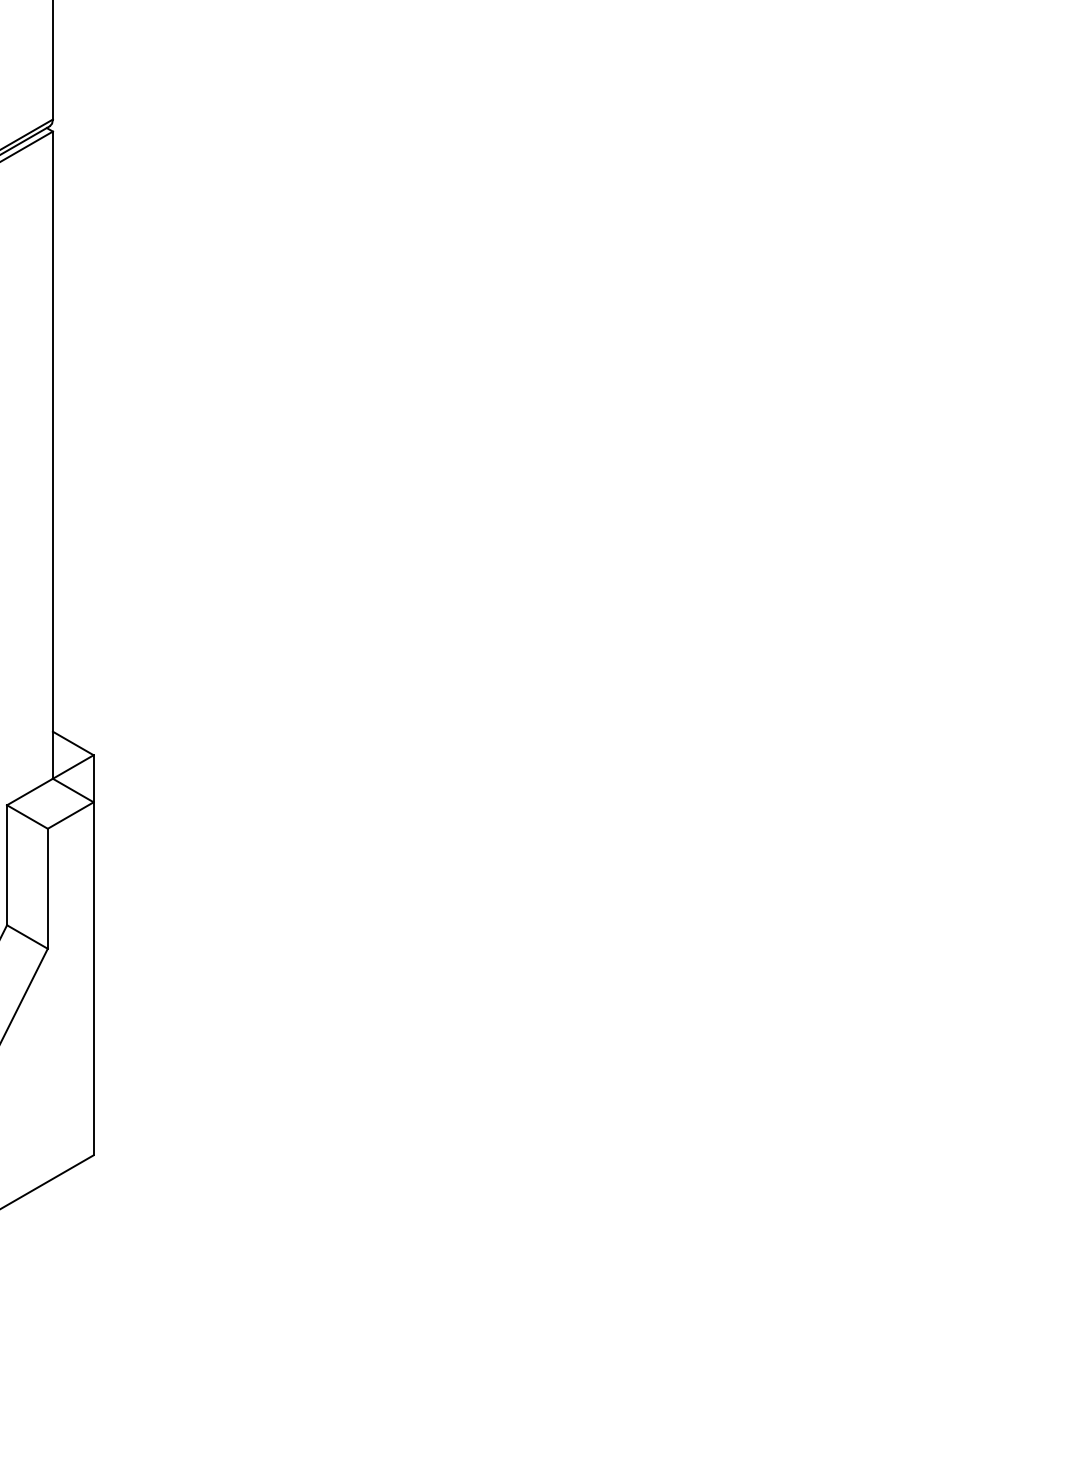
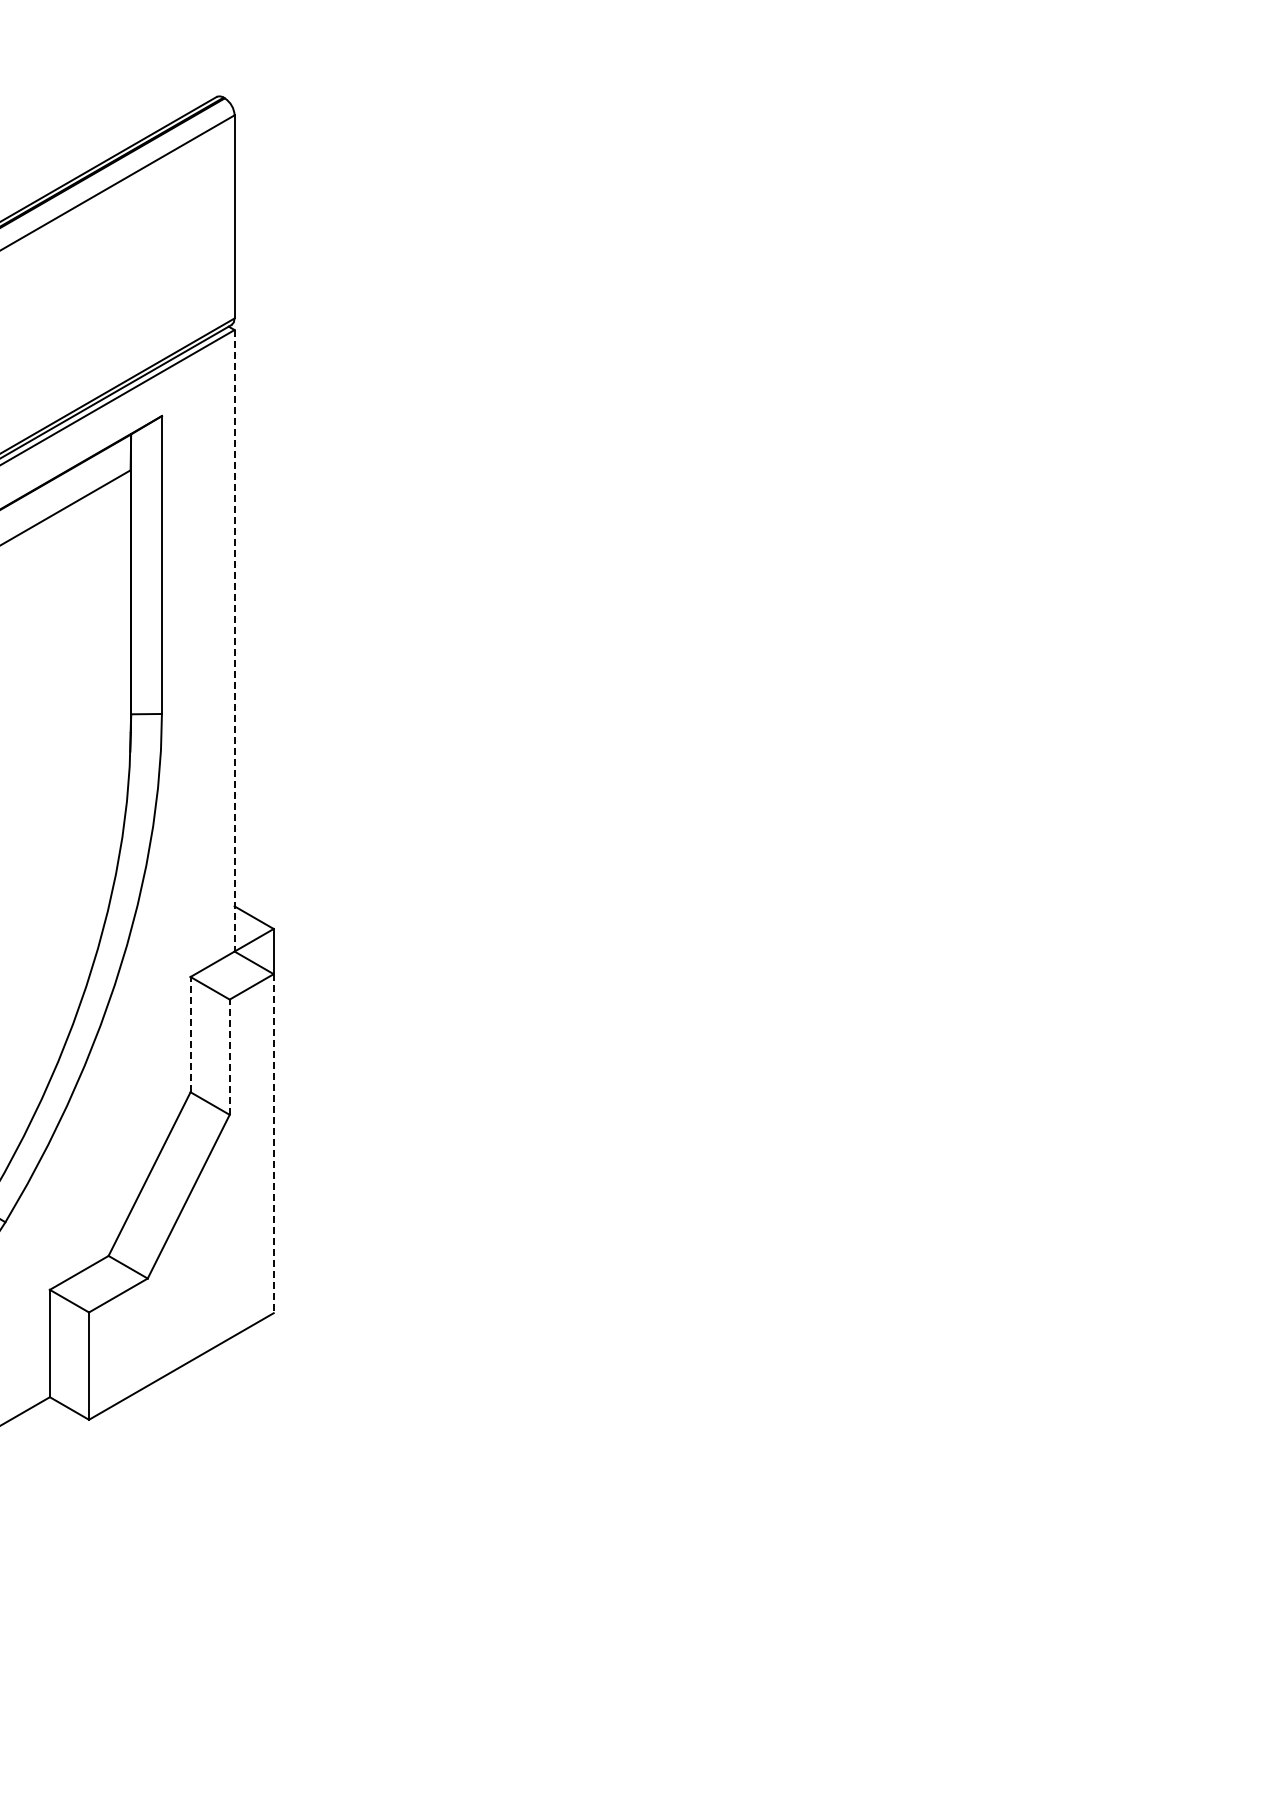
line: (52, 454) -> (234, 640), solid -> dashed
line: (6, 865) -> (190, 1034), solid -> dashed
line: (47, 889) -> (229, 1057), solid -> dashed
line: (93, 978) -> (273, 1143), solid -> dashed

